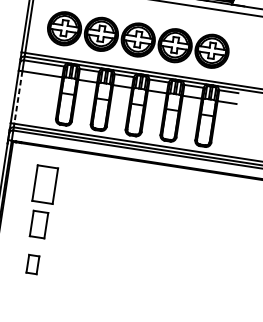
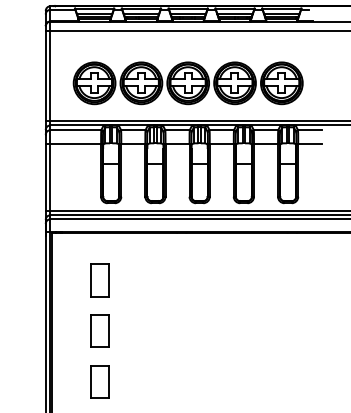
line: (18, 97) -> (50, 177), dashed -> solid
part: (44, 184) -> (99, 280), size x0.71
part: (32, 264) -> (99, 381), size x1.43

